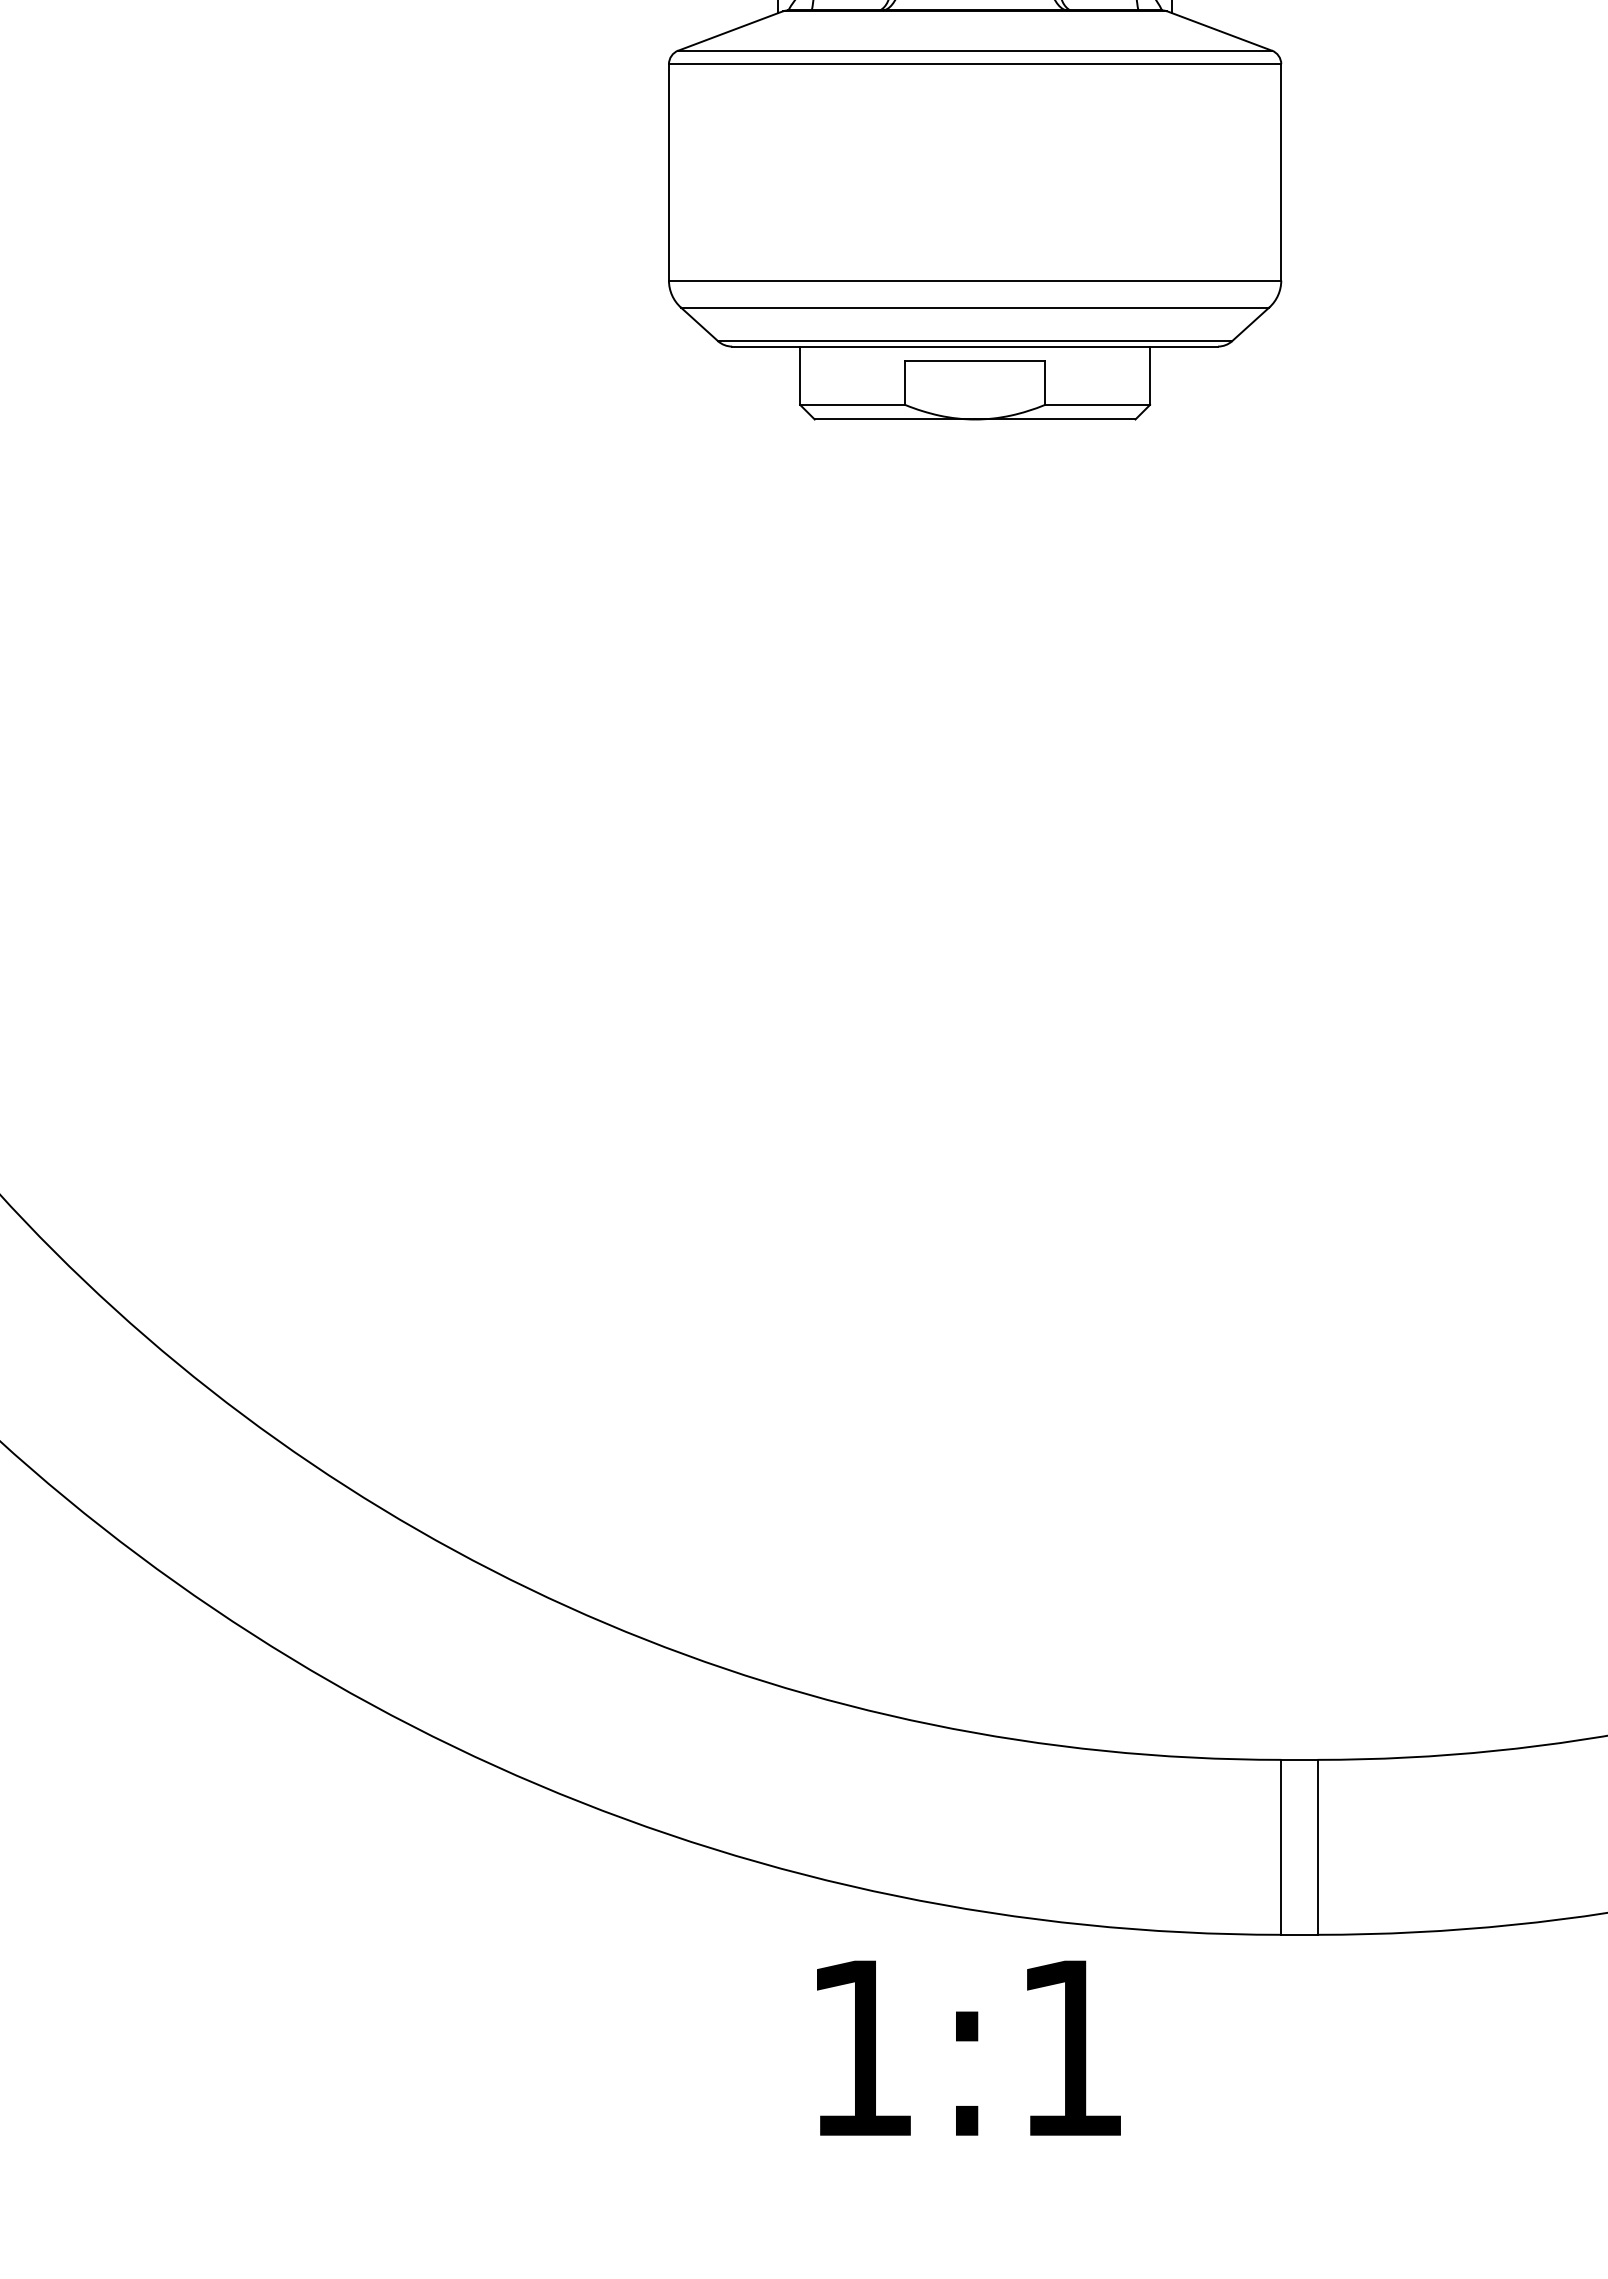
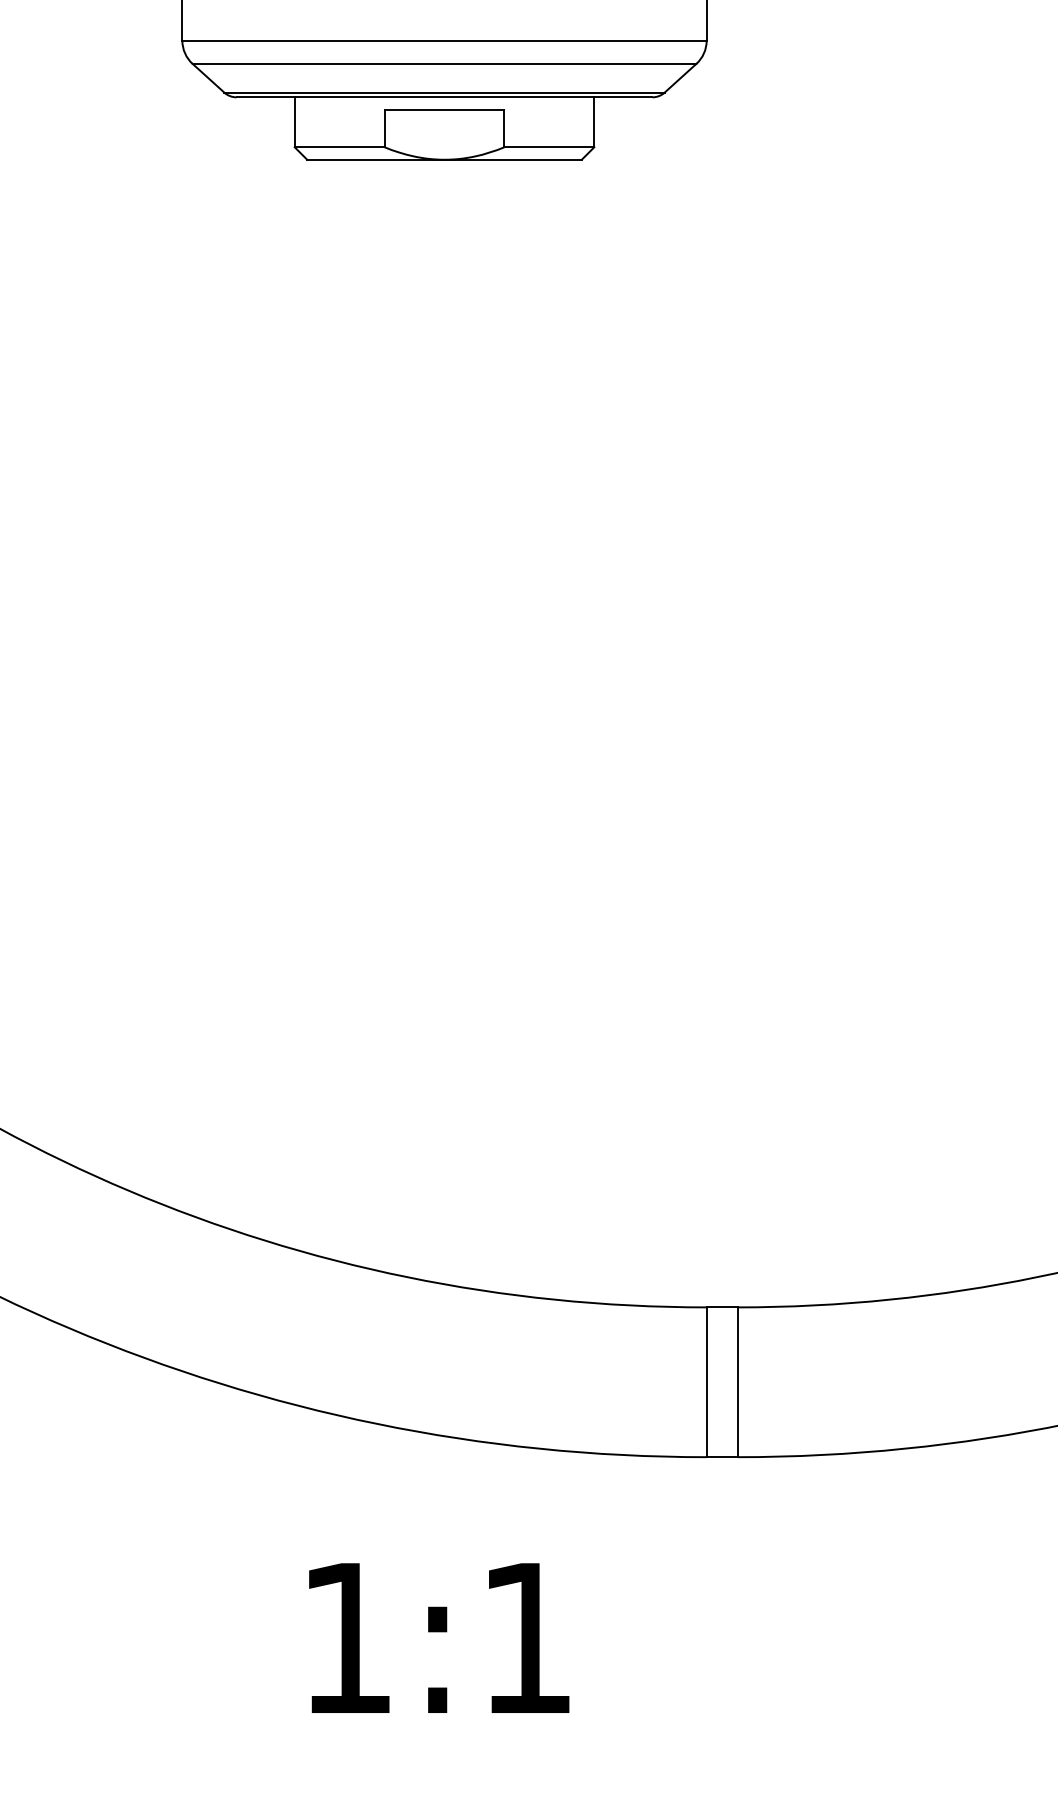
text: (968, 2047) -> (438, 1637), moved

